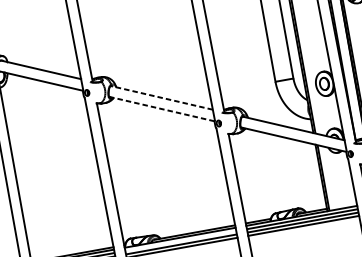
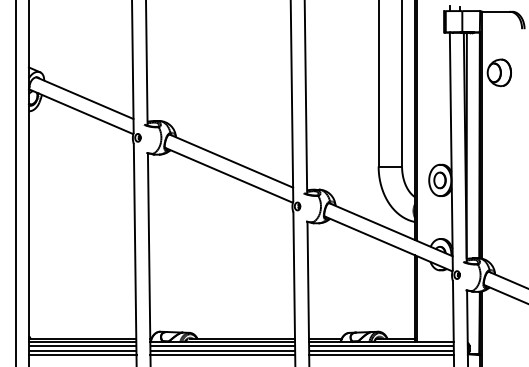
line: (161, 97) -> (230, 160), dashed -> solid
line: (161, 109) -> (228, 175), dashed -> solid
line: (180, 241) -> (222, 346), added

